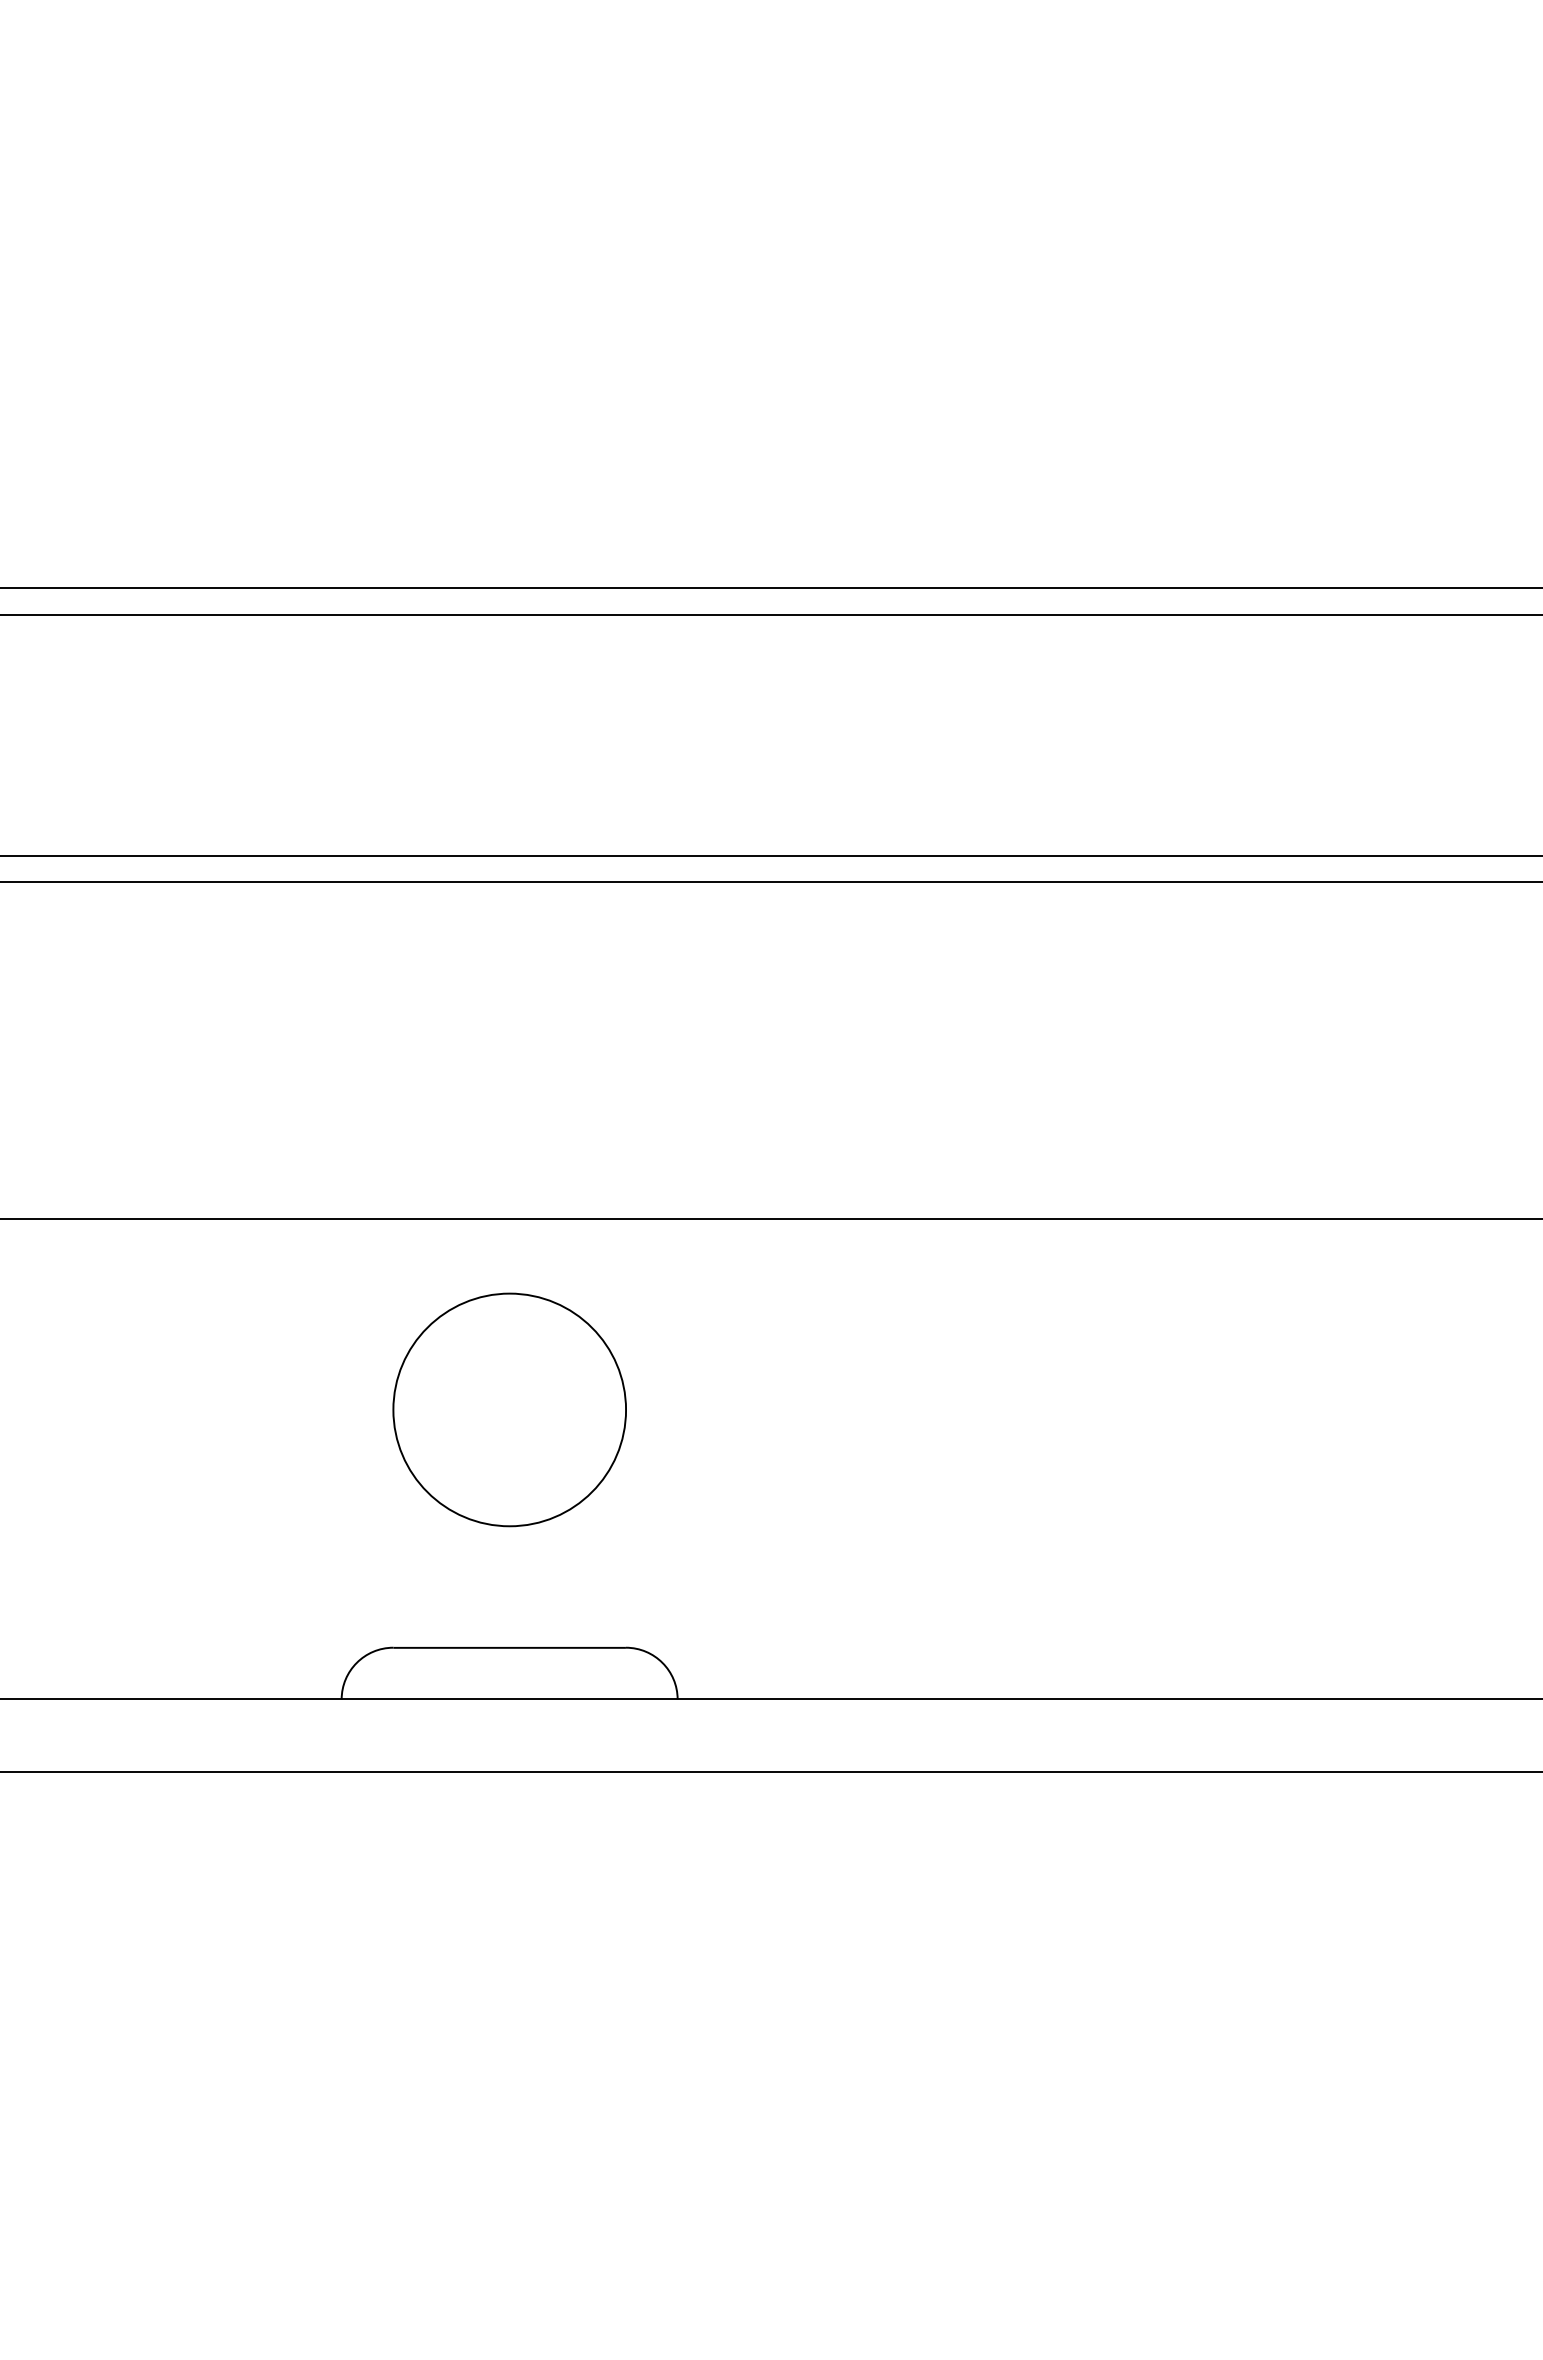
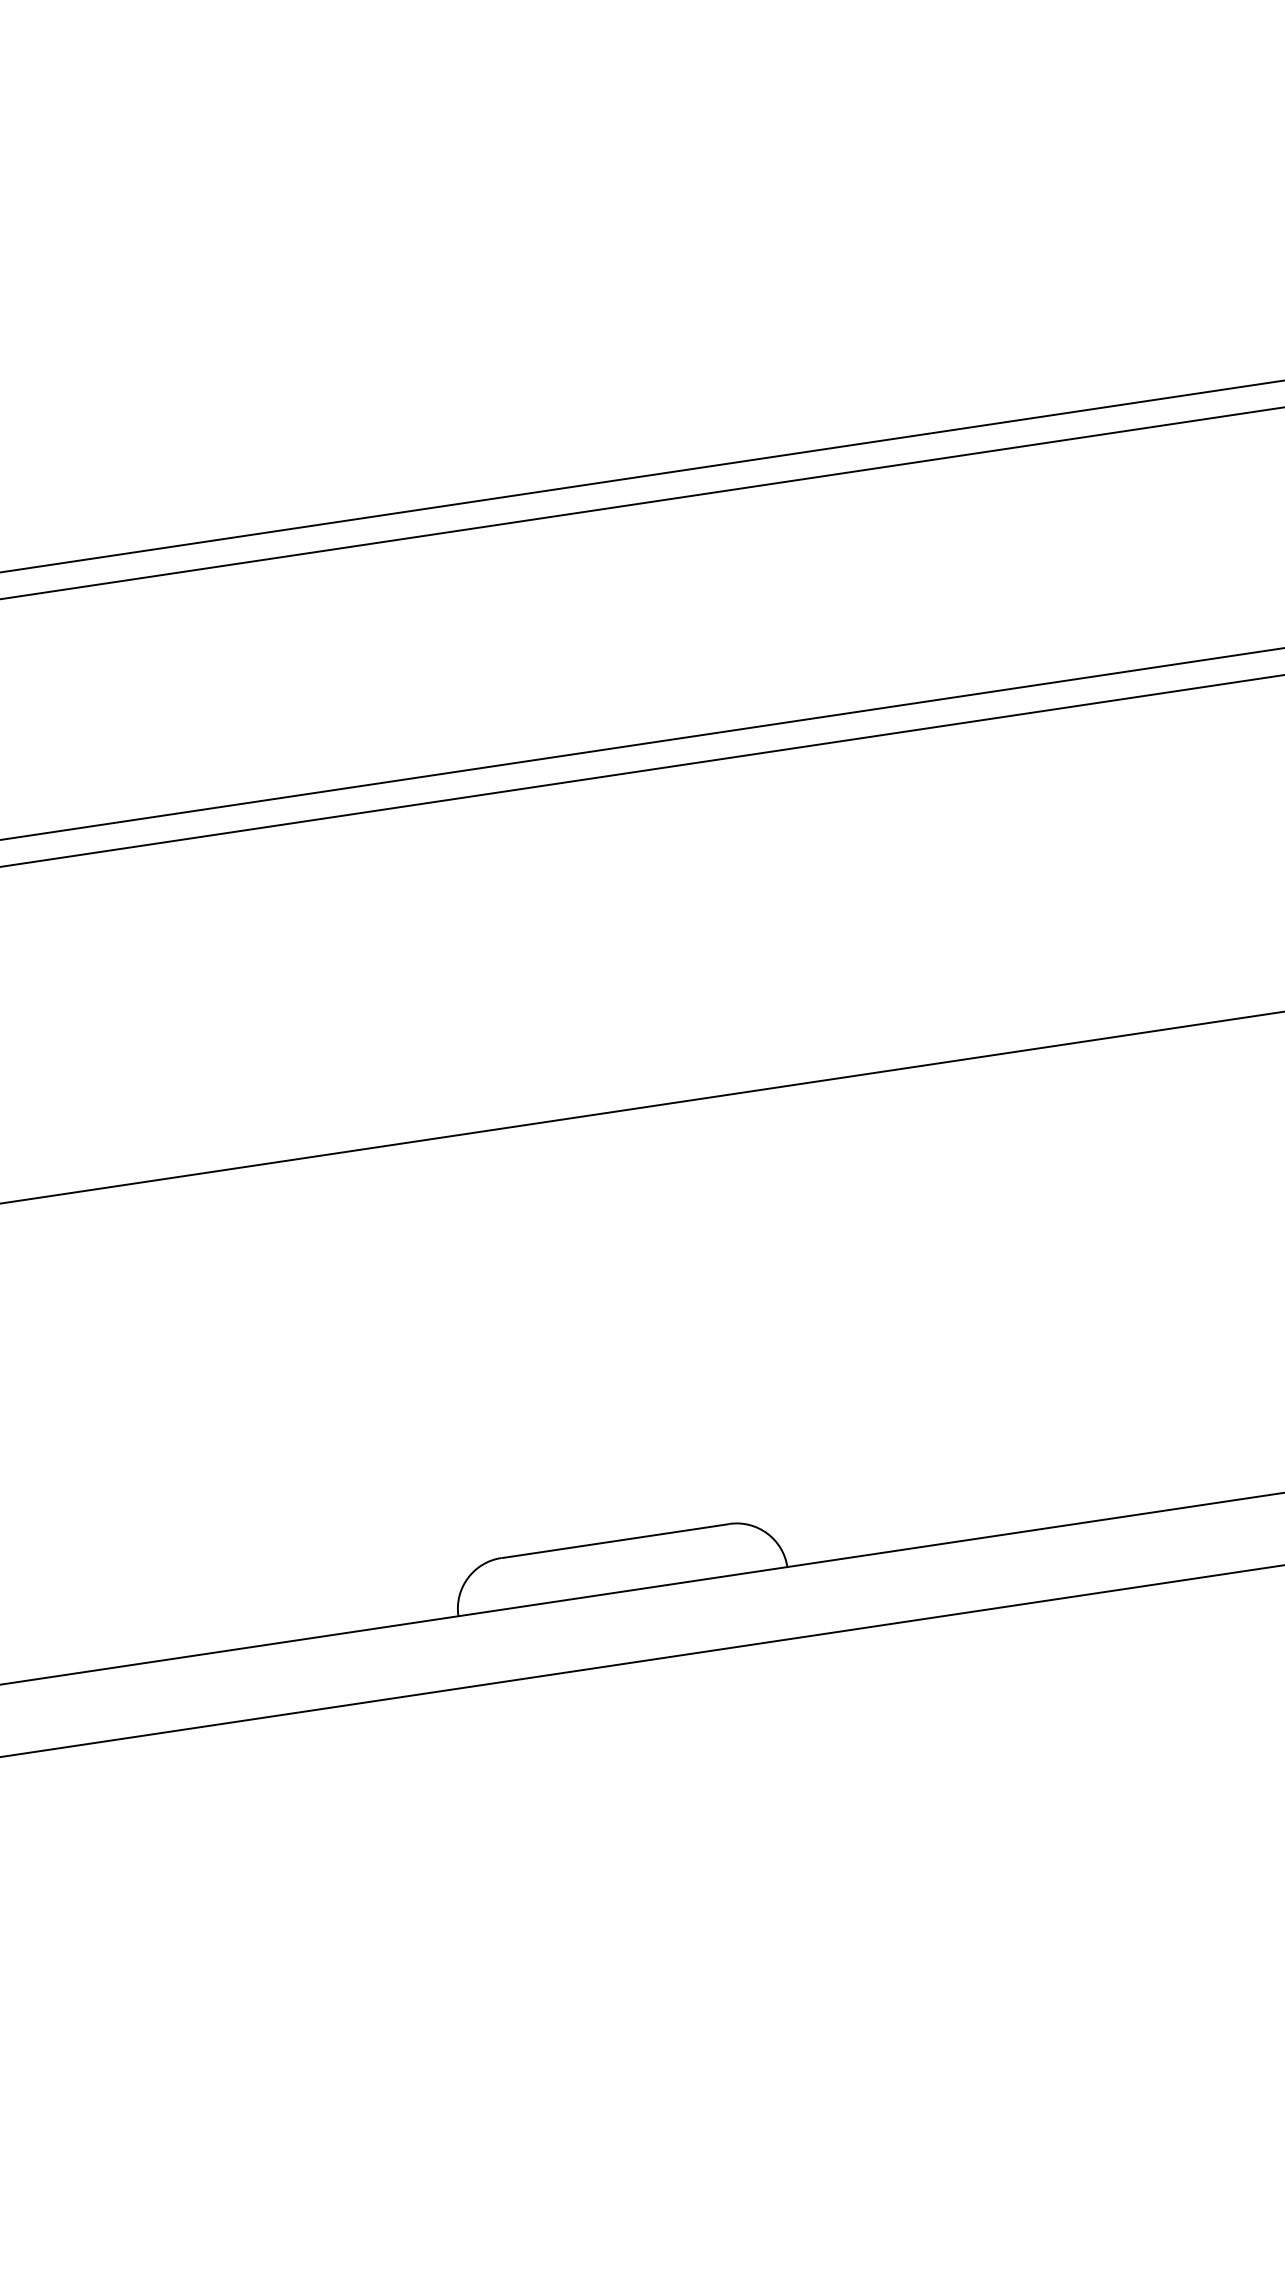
circle: (509, 1409) -> (580, 1307), removed

